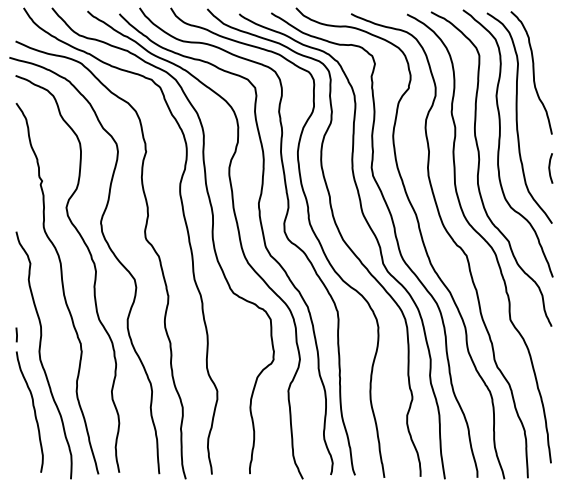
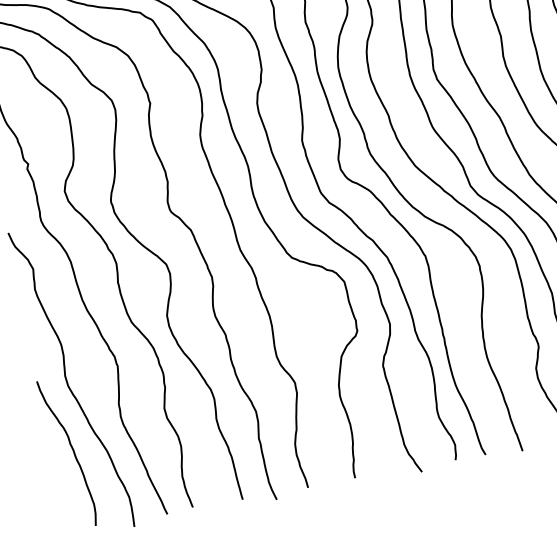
line: (16, 334) -> (32, 360), removed

